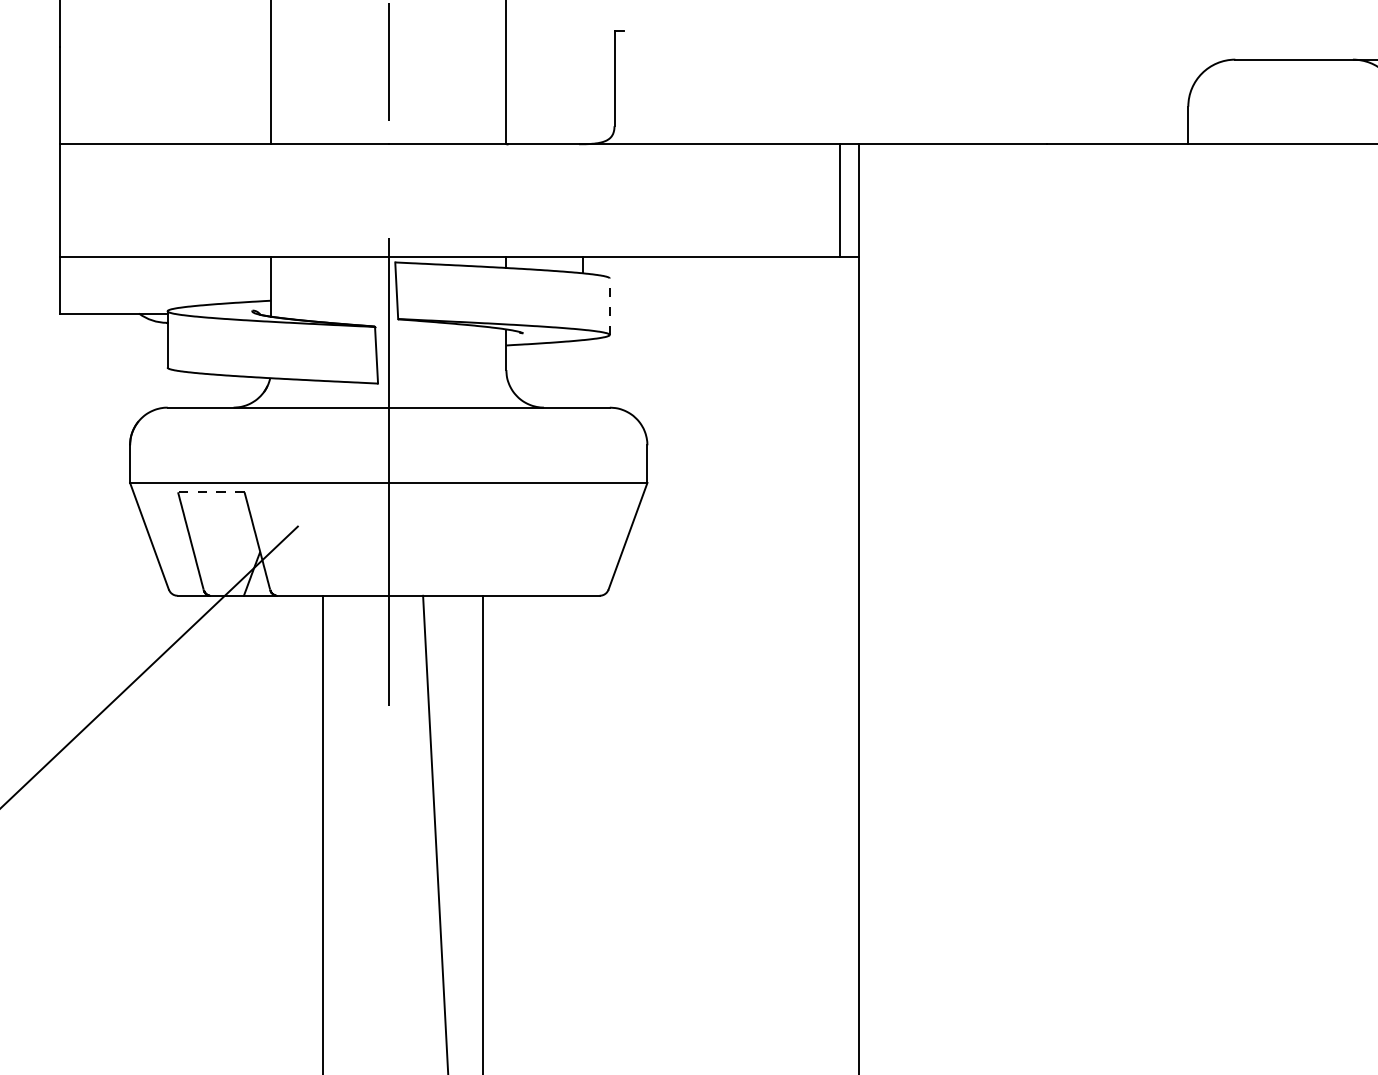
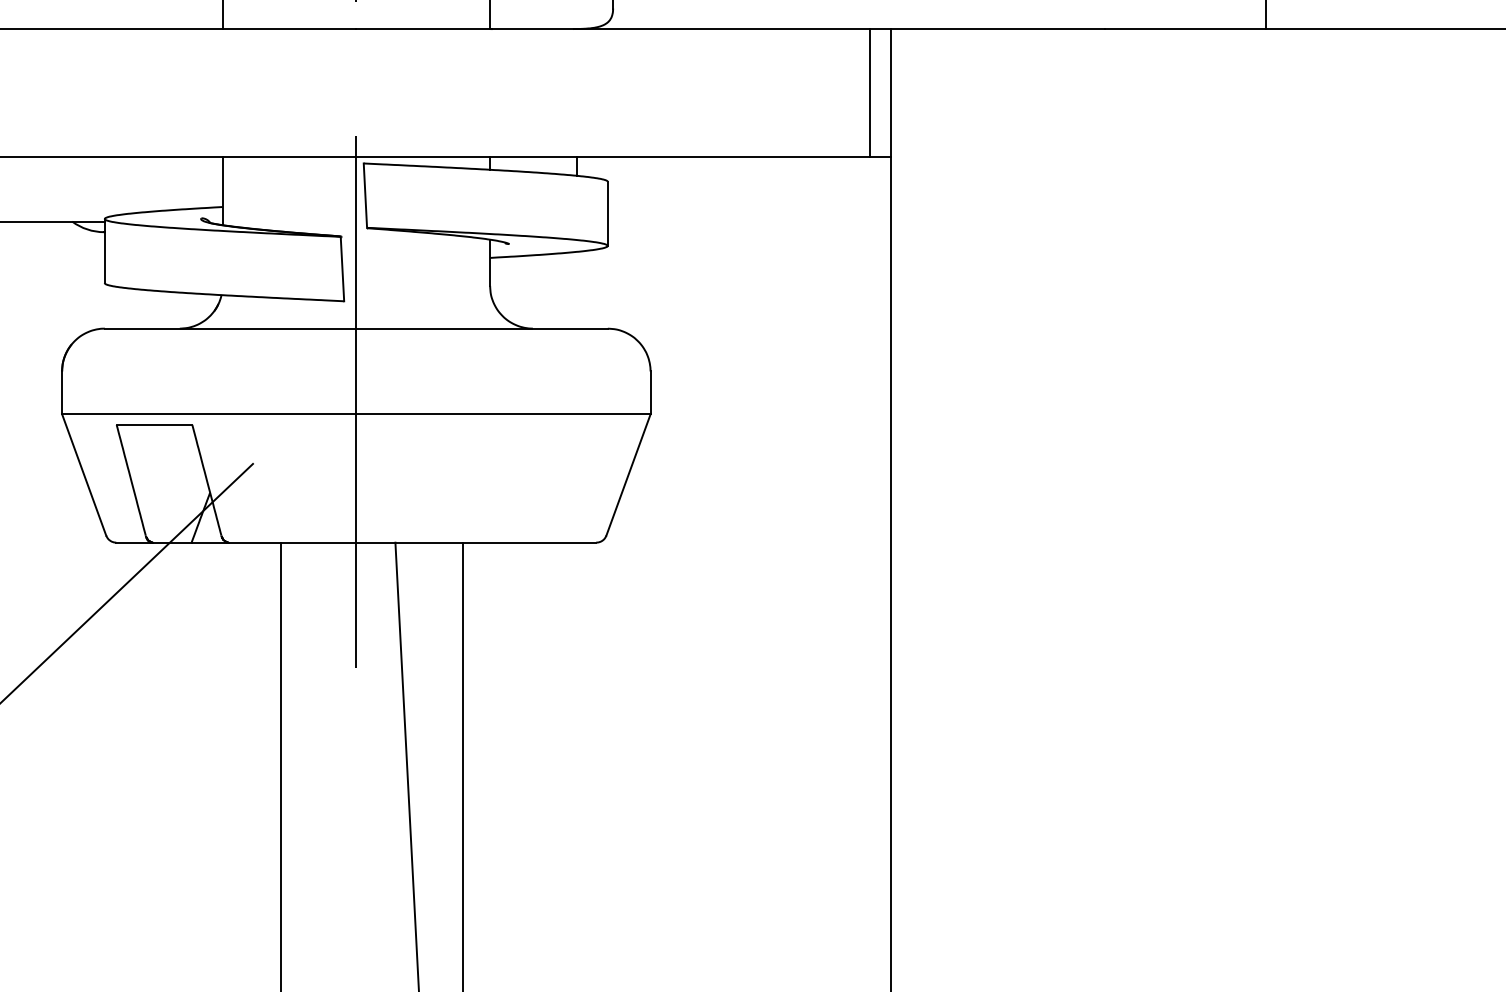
line: (609, 306) -> (607, 213), dashed -> solid
line: (210, 492) -> (153, 425), dashed -> solid

